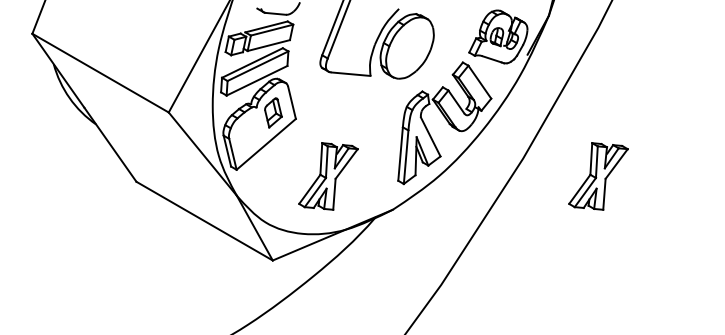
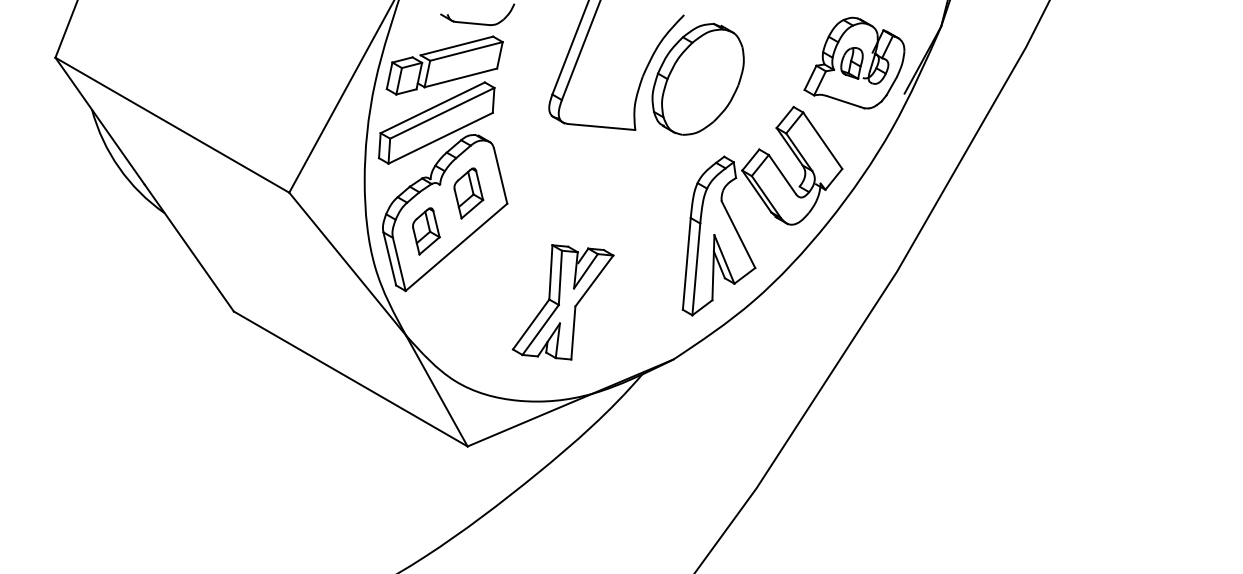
part: (248, 134) -> (426, 230), added
part: (598, 176) -> (1026, 302), removed

